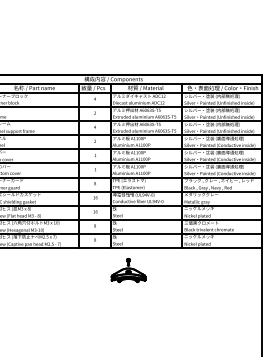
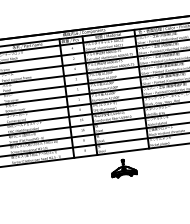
part: (128, 270) -> (123, 168), moved

